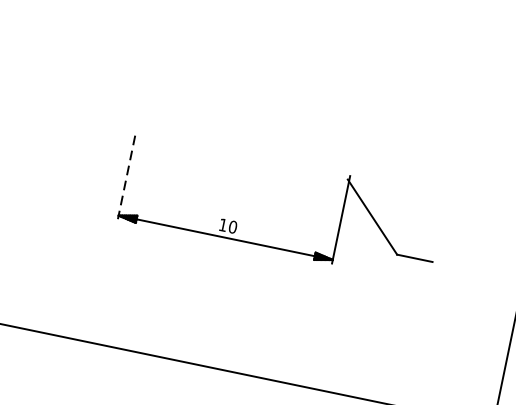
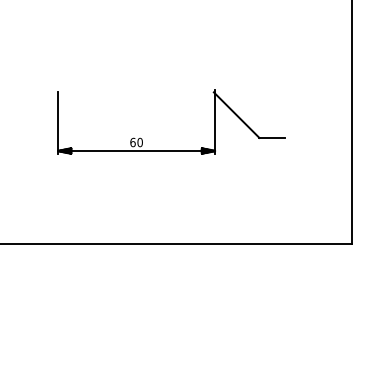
line: (126, 178) -> (58, 123), dashed -> solid
text: (222, 224) -> (132, 142), 10 -> 60

